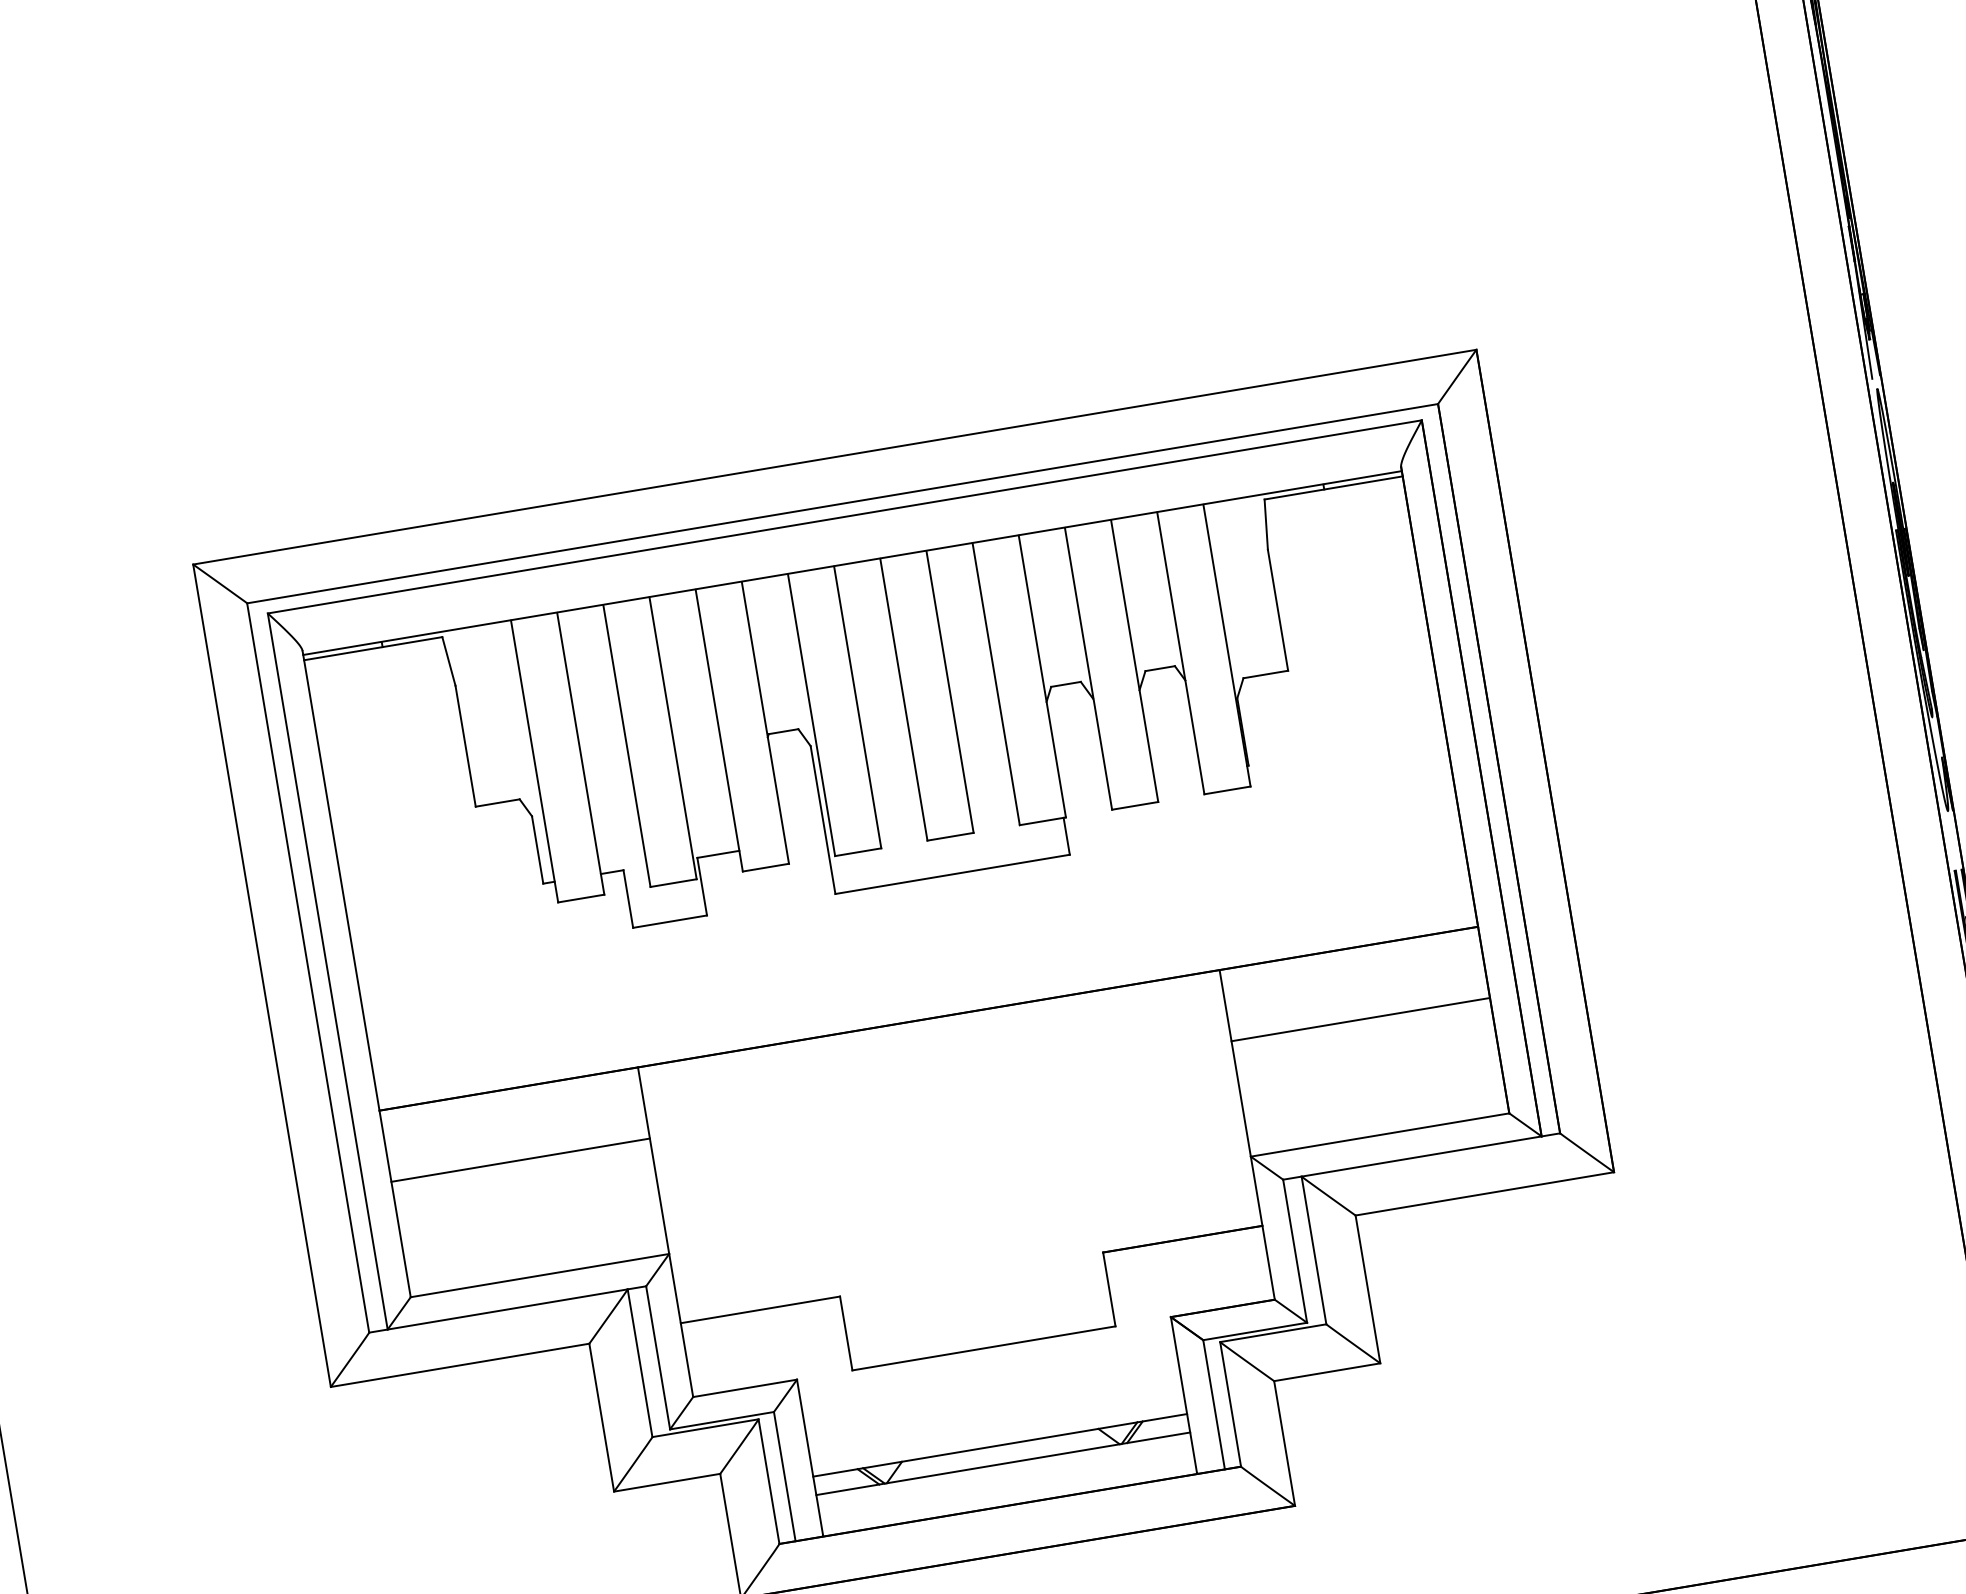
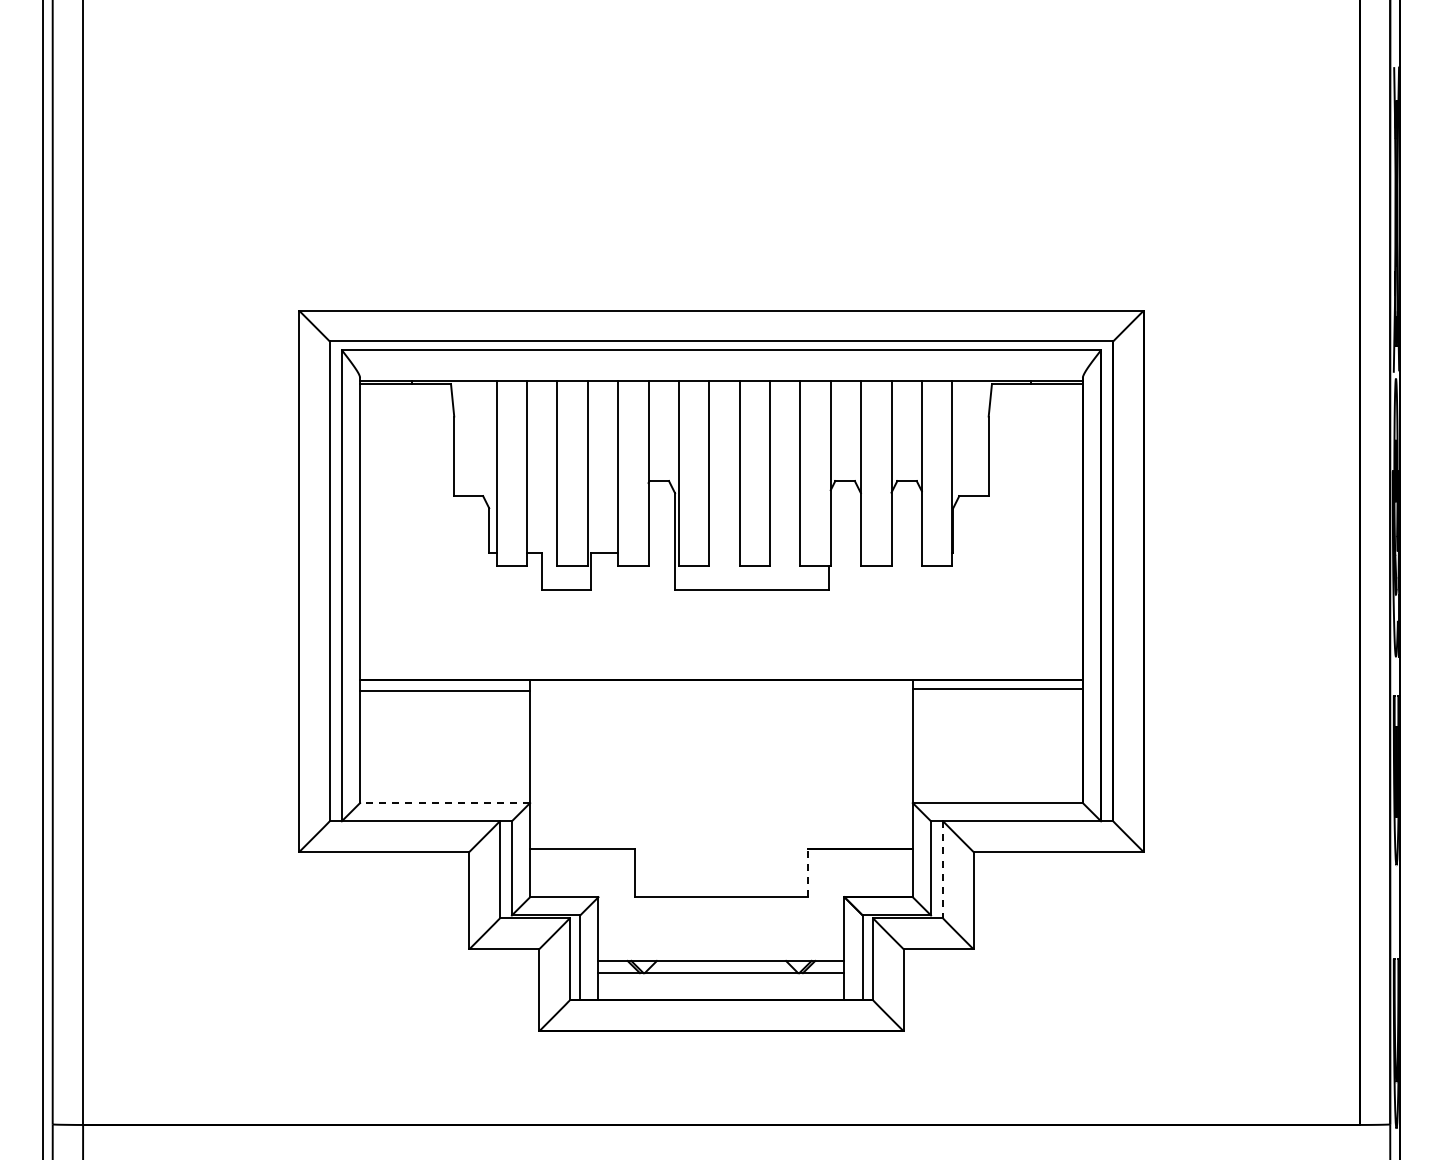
line: (1360, 1020) -> (997, 689), moved
line: (521, 1160) -> (445, 691), moved
line: (1314, 1249) -> (943, 869), solid -> dashed
line: (539, 1276) -> (444, 803), solid -> dashed
line: (1109, 1288) -> (808, 872), solid -> dashed

